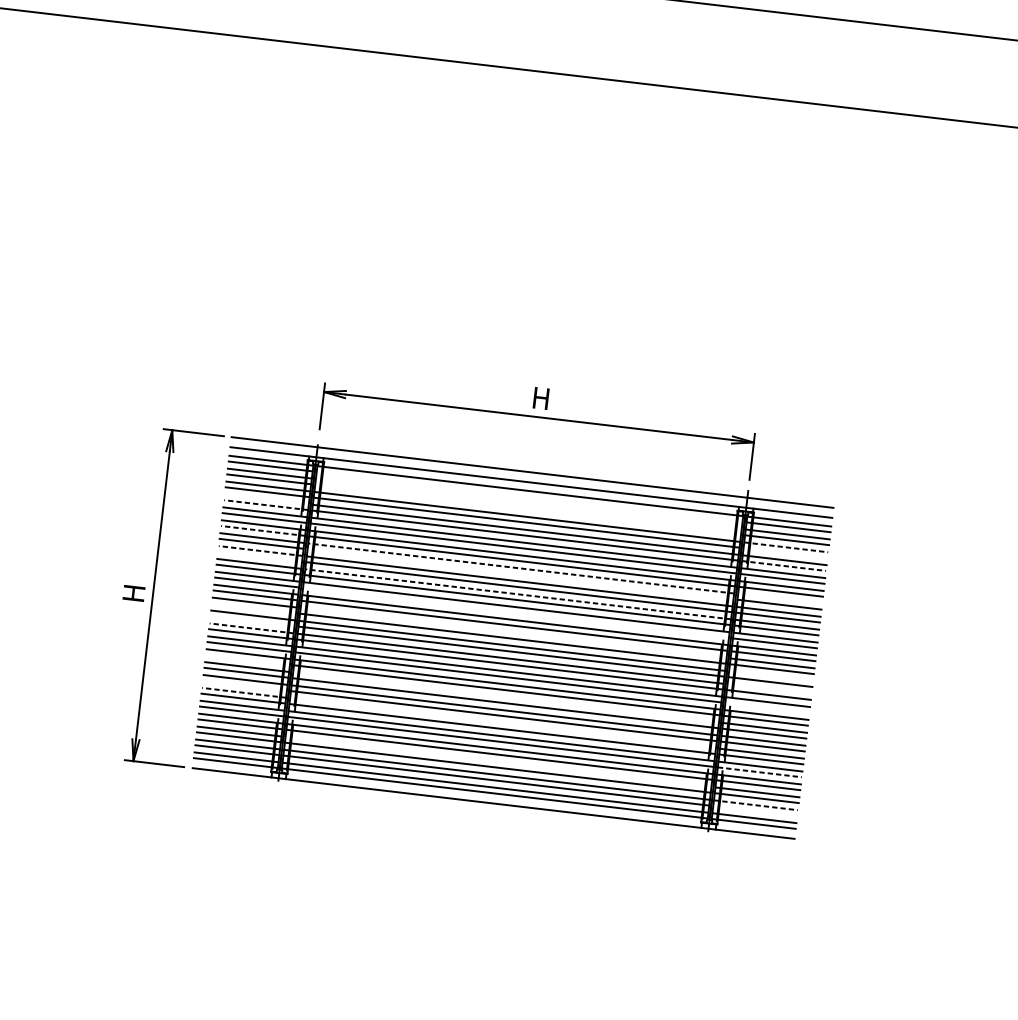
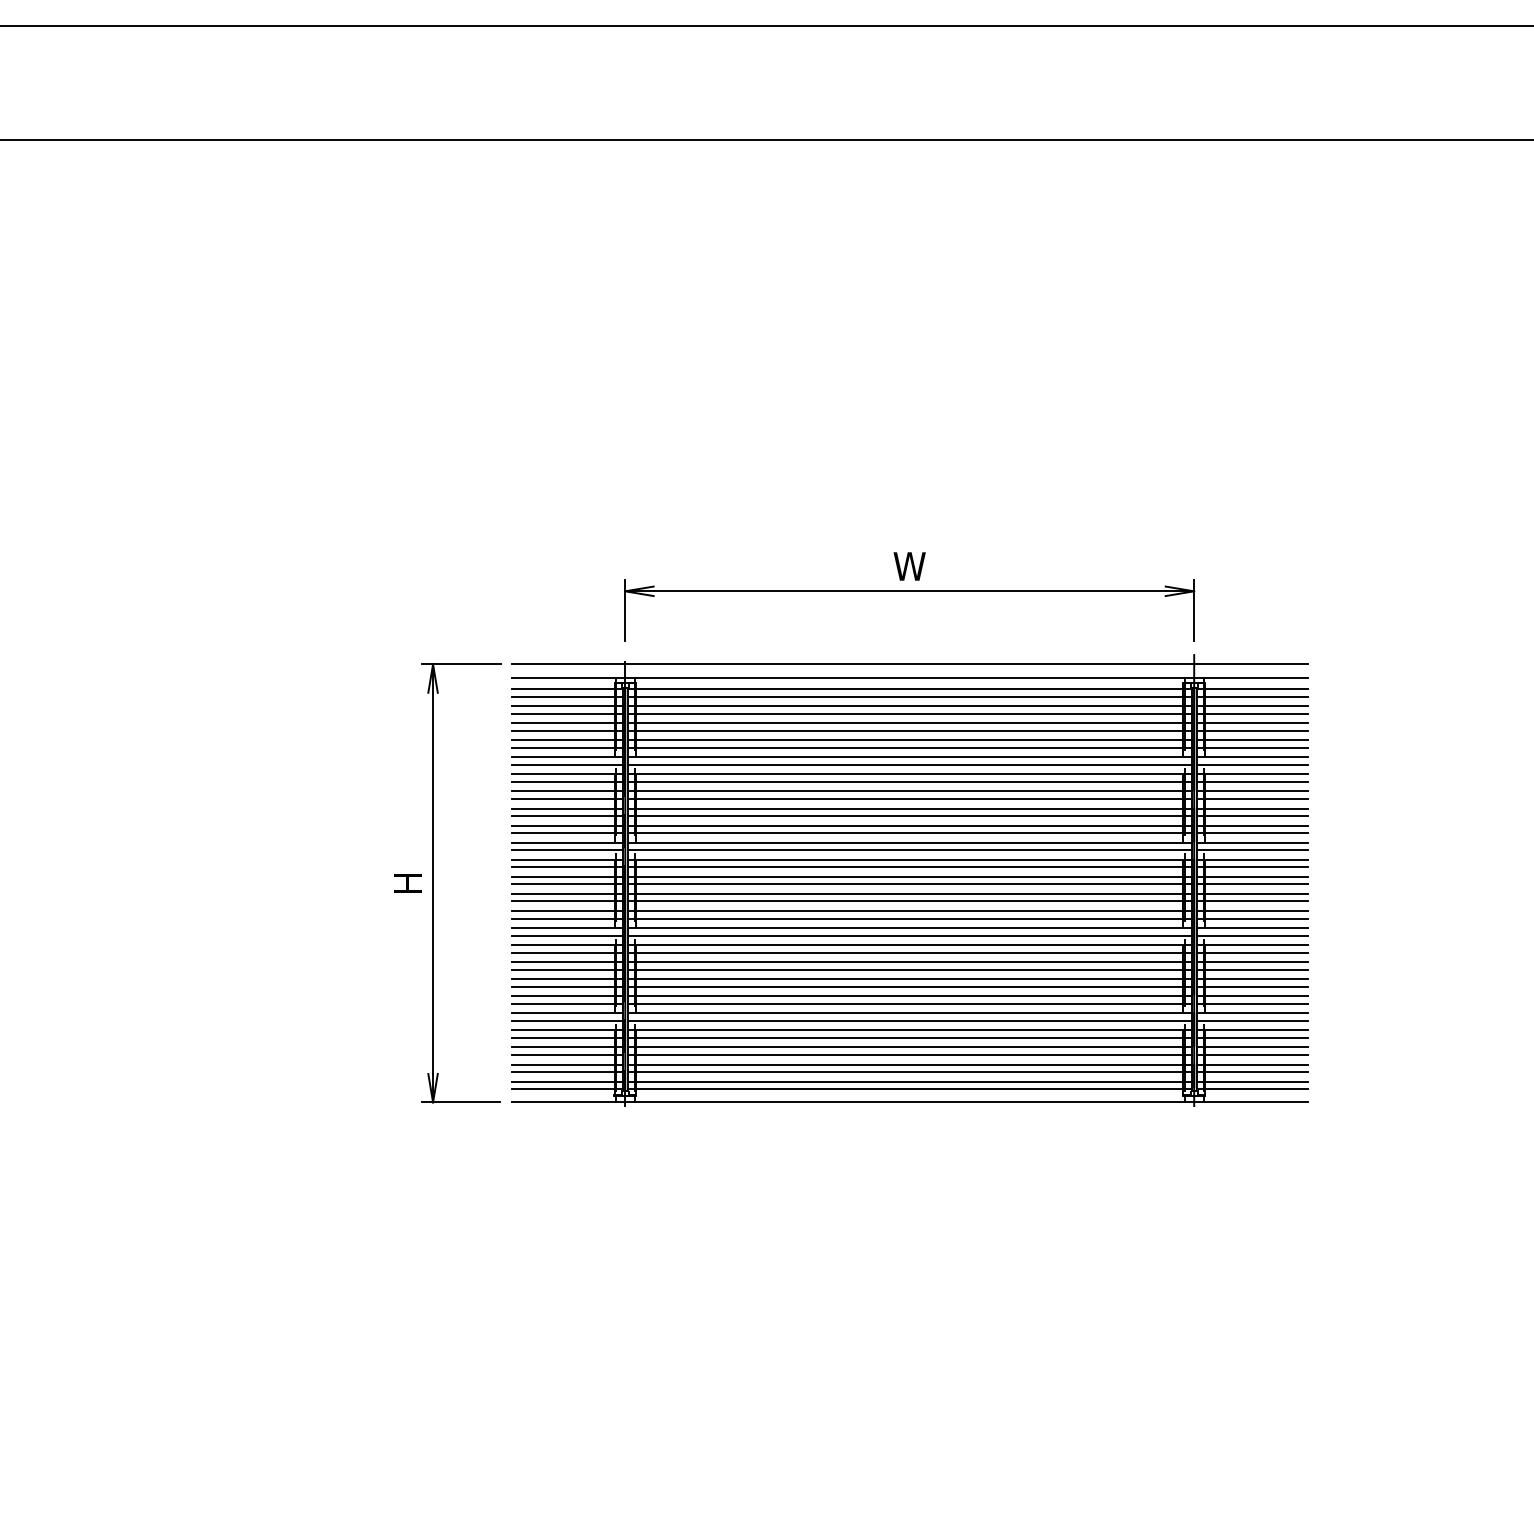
text: (541, 398) -> (909, 566), H -> W
line: (529, 496) -> (909, 696), added
line: (266, 499) -> (566, 740), added
line: (266, 504) -> (567, 747), dashed -> solid
line: (528, 504) -> (909, 706), added
line: (527, 509) -> (909, 713), added
line: (263, 530) -> (567, 781), dashed -> solid
line: (786, 547) -> (1252, 723), dashed -> solid
line: (261, 551) -> (567, 808), dashed -> solid
line: (784, 552) -> (1251, 730), added
line: (259, 556) -> (566, 816), added
line: (784, 565) -> (1252, 747), dashed -> solid
line: (521, 568) -> (909, 791), dashed -> solid
line: (520, 574) -> (909, 799), added
line: (518, 594) -> (909, 825), dashed -> solid
line: (779, 598) -> (1251, 791), added
line: (253, 608) -> (566, 884), added
line: (515, 613) -> (909, 850), added
line: (252, 621) -> (566, 901), added
line: (252, 628) -> (567, 910), dashed -> solid
line: (513, 632) -> (909, 876), added
line: (247, 659) -> (566, 952), added
line: (770, 675) -> (1251, 893), added
line: (244, 685) -> (566, 986), added
line: (768, 688) -> (1251, 910), added
line: (244, 693) -> (567, 996), dashed -> solid
line: (505, 697) -> (909, 962), added
line: (766, 707) -> (1251, 935), added
line: (502, 723) -> (909, 996), added
line: (498, 761) -> (909, 1047), added
line: (759, 772) -> (1252, 1020), dashed -> solid
line: (756, 805) -> (1252, 1064), dashed -> solid
line: (754, 811) -> (1251, 1072), added

